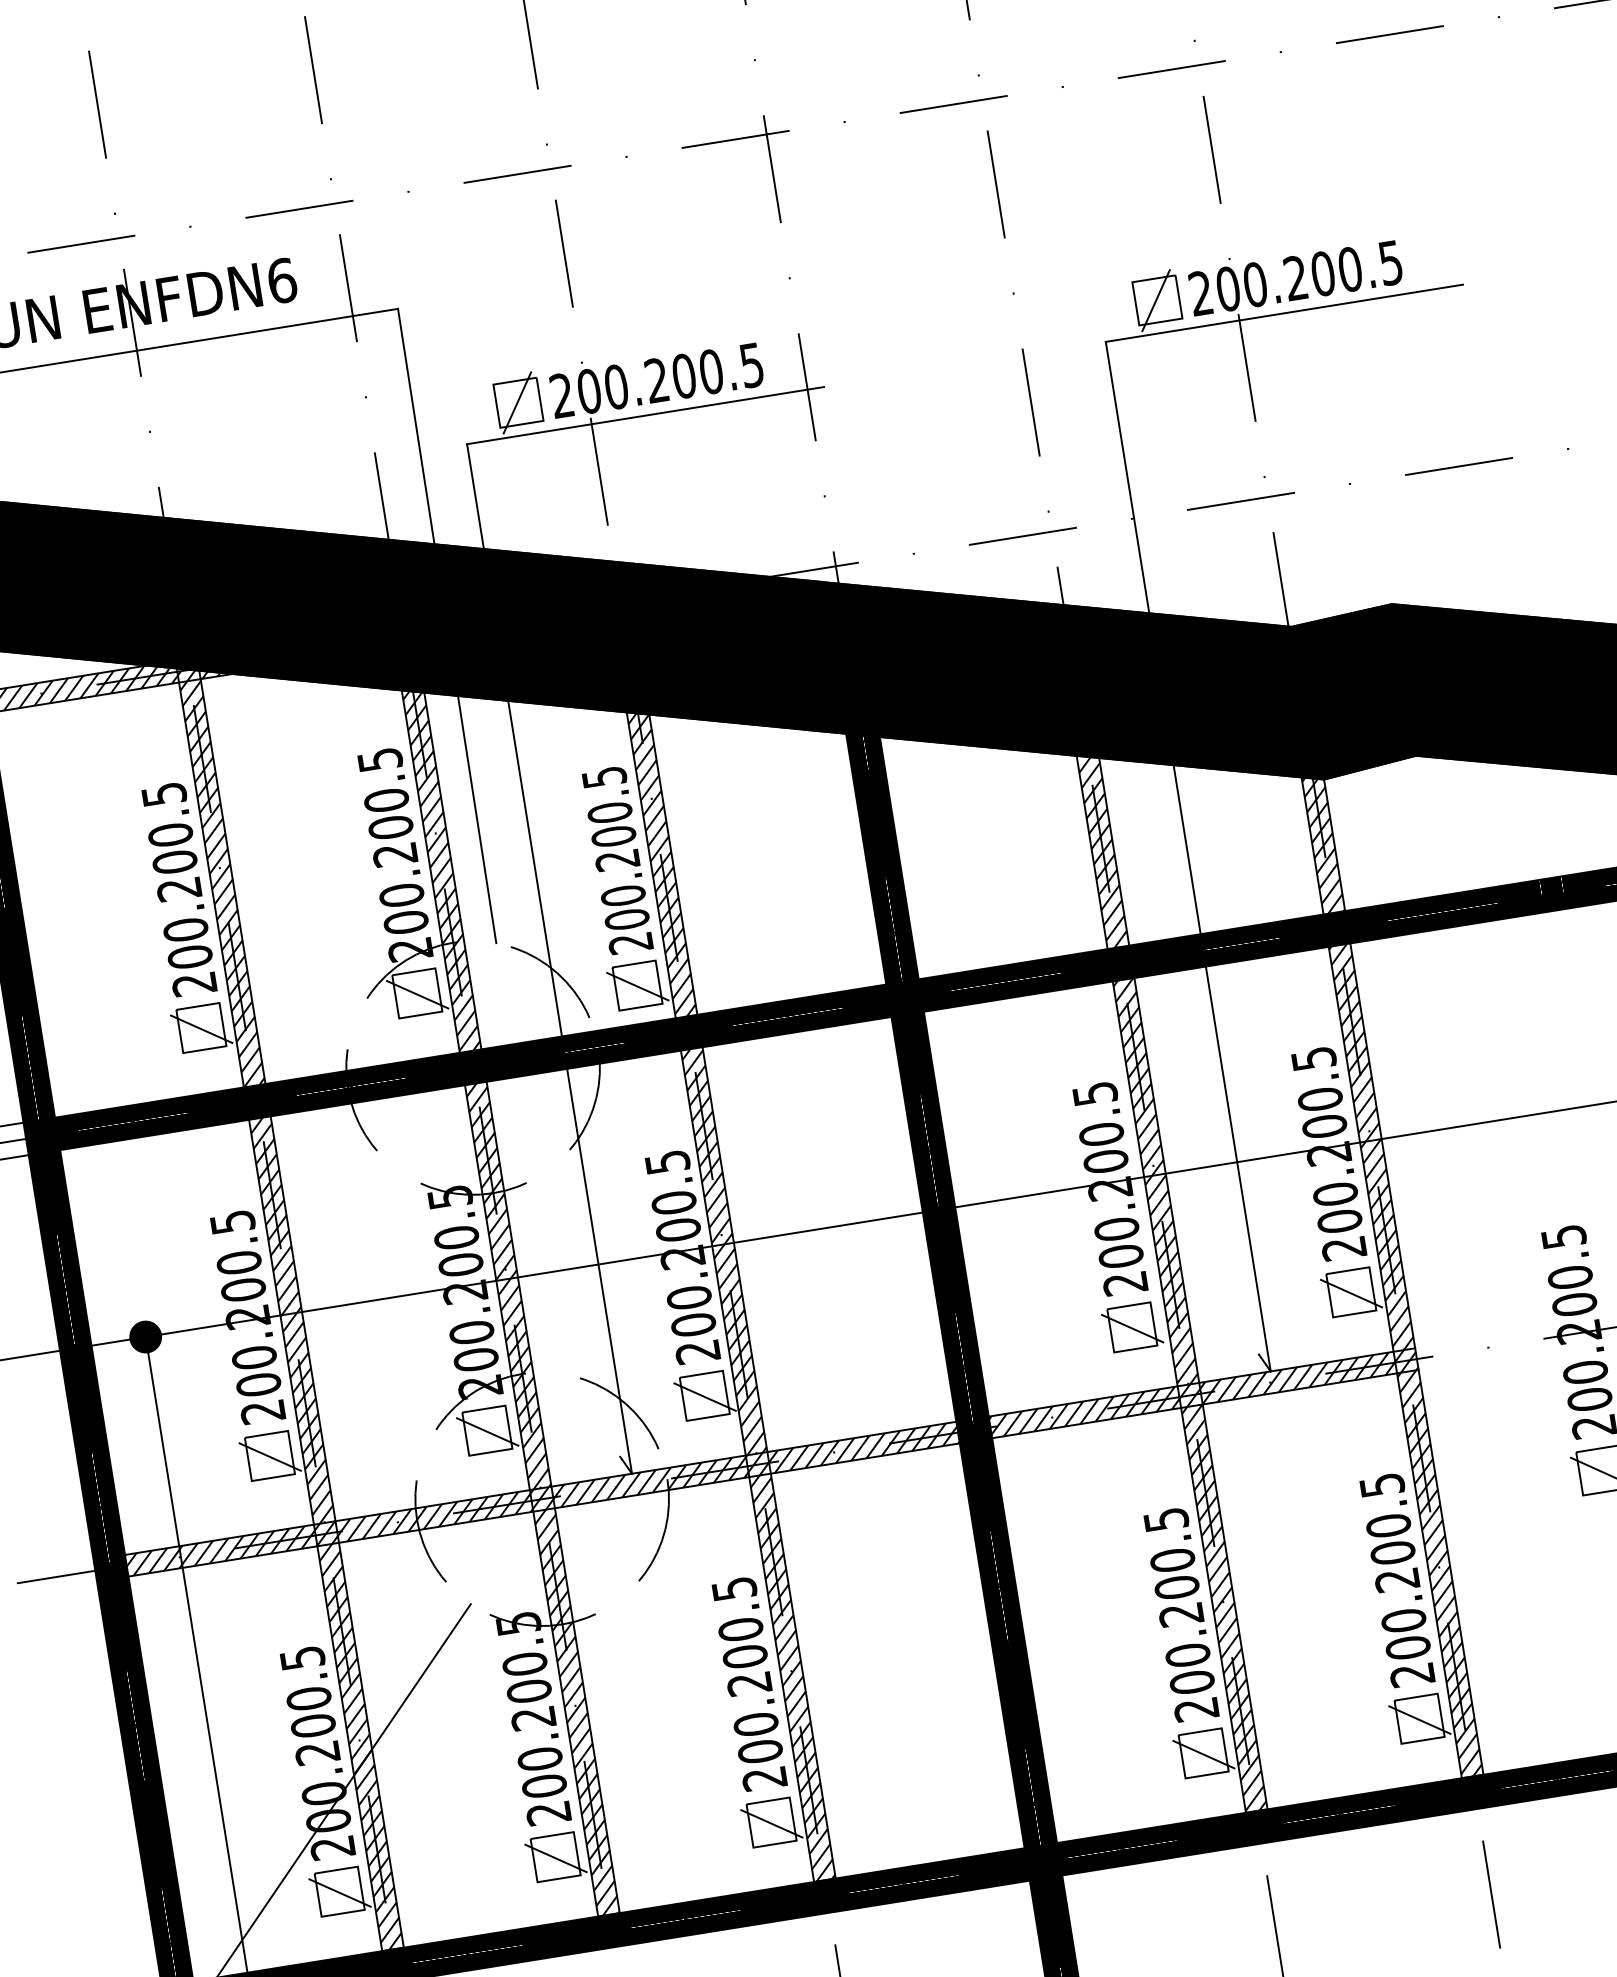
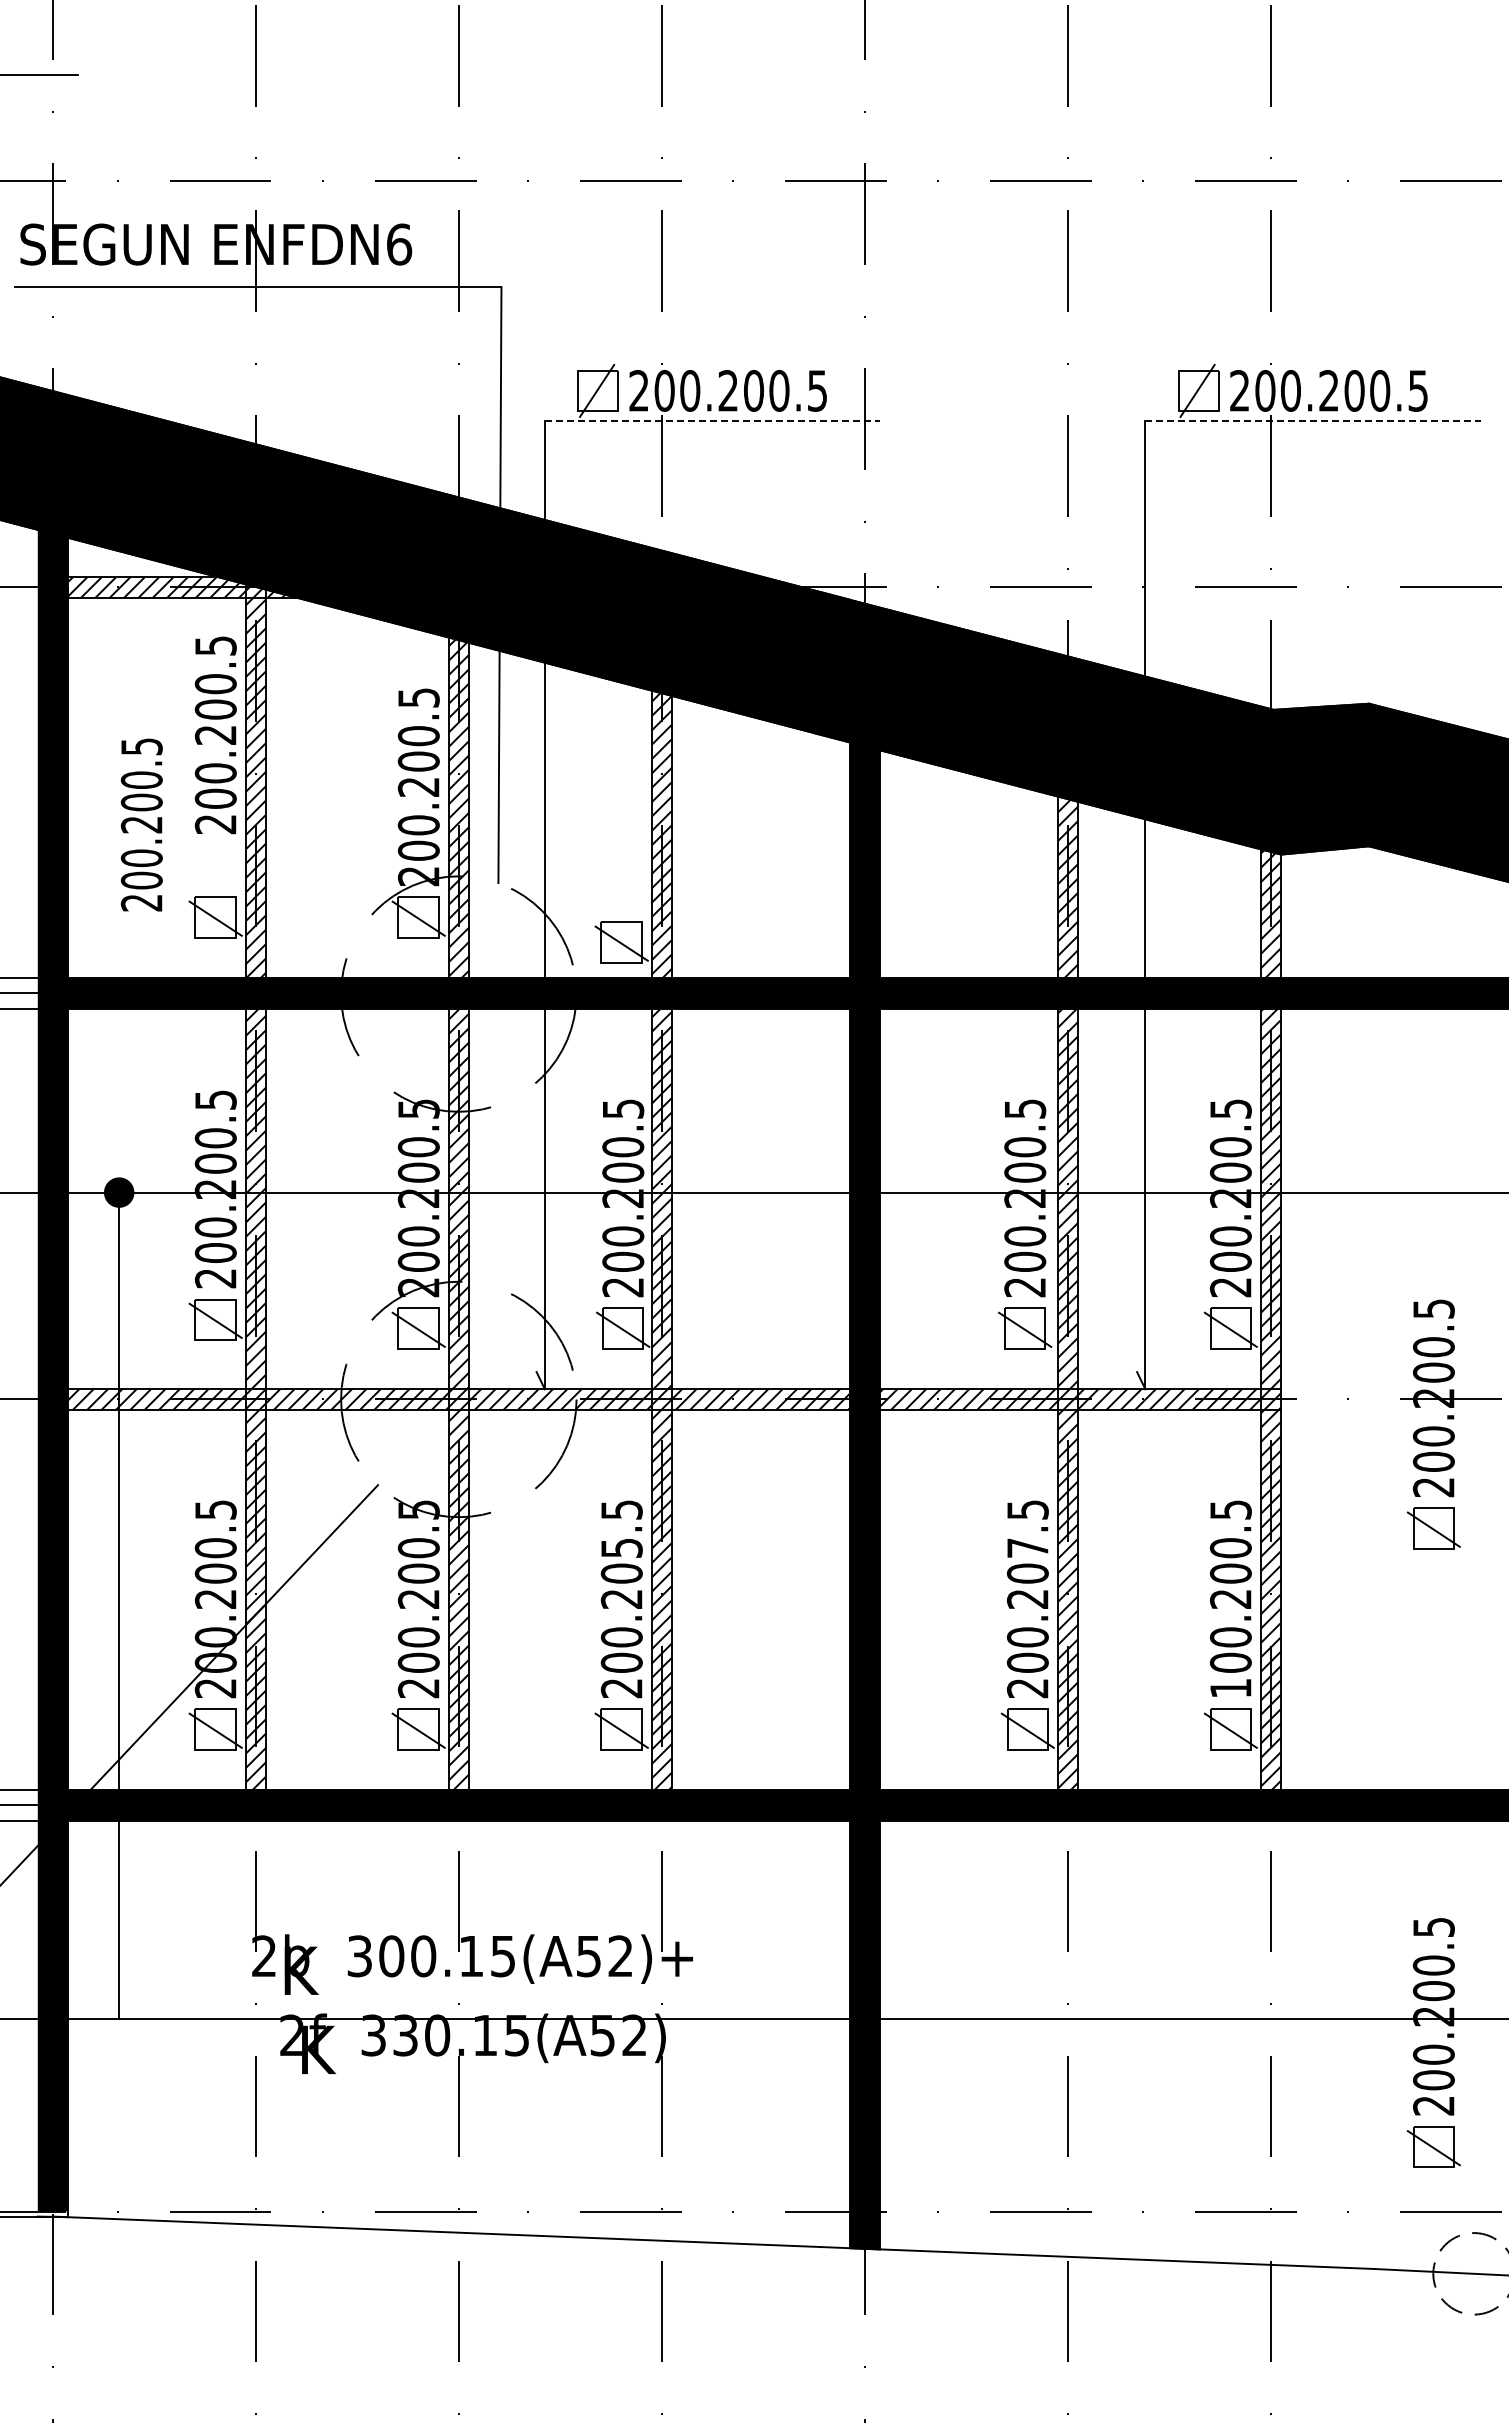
line: (1284, 313) -> (1313, 421), solid -> dashed
line: (645, 415) -> (712, 421), solid -> dashed
text: (617, 859) -> (141, 824), moved
text: (179, 889) -> (215, 735), moved
text: (1172, 1560) -> (1027, 1548), 200.200.5 -> 200.207.5
text: (740, 1630) -> (621, 1548), 200.200.5 -> 200.205.5
text: (1412, 1675) -> (1230, 1688), 200.200.5 -> 100.200.5

